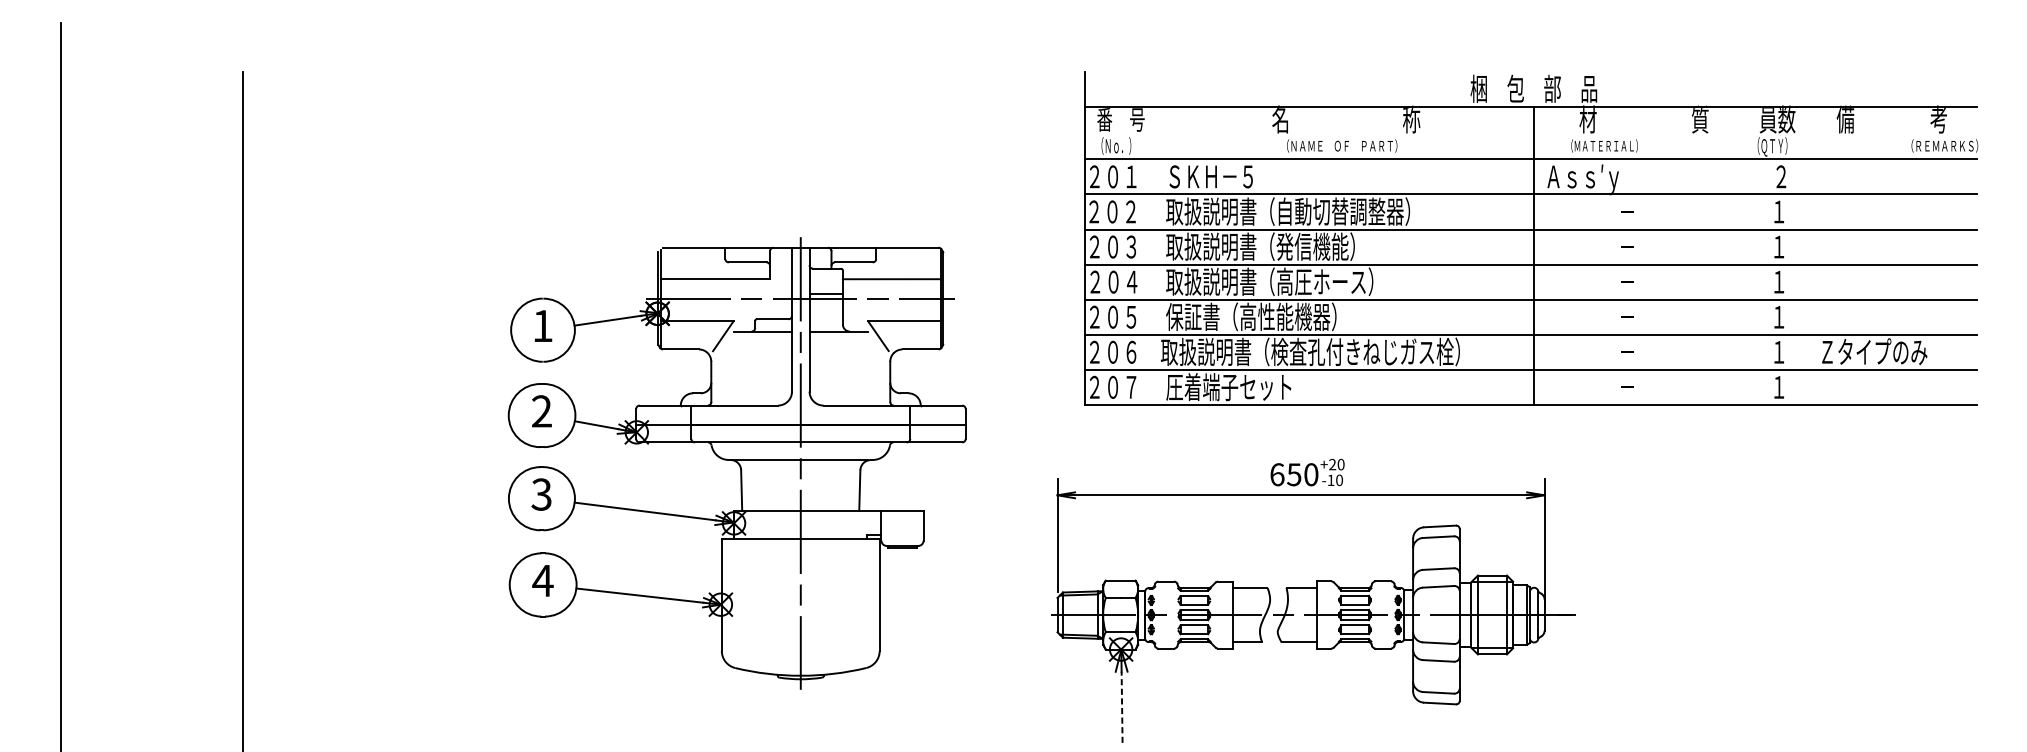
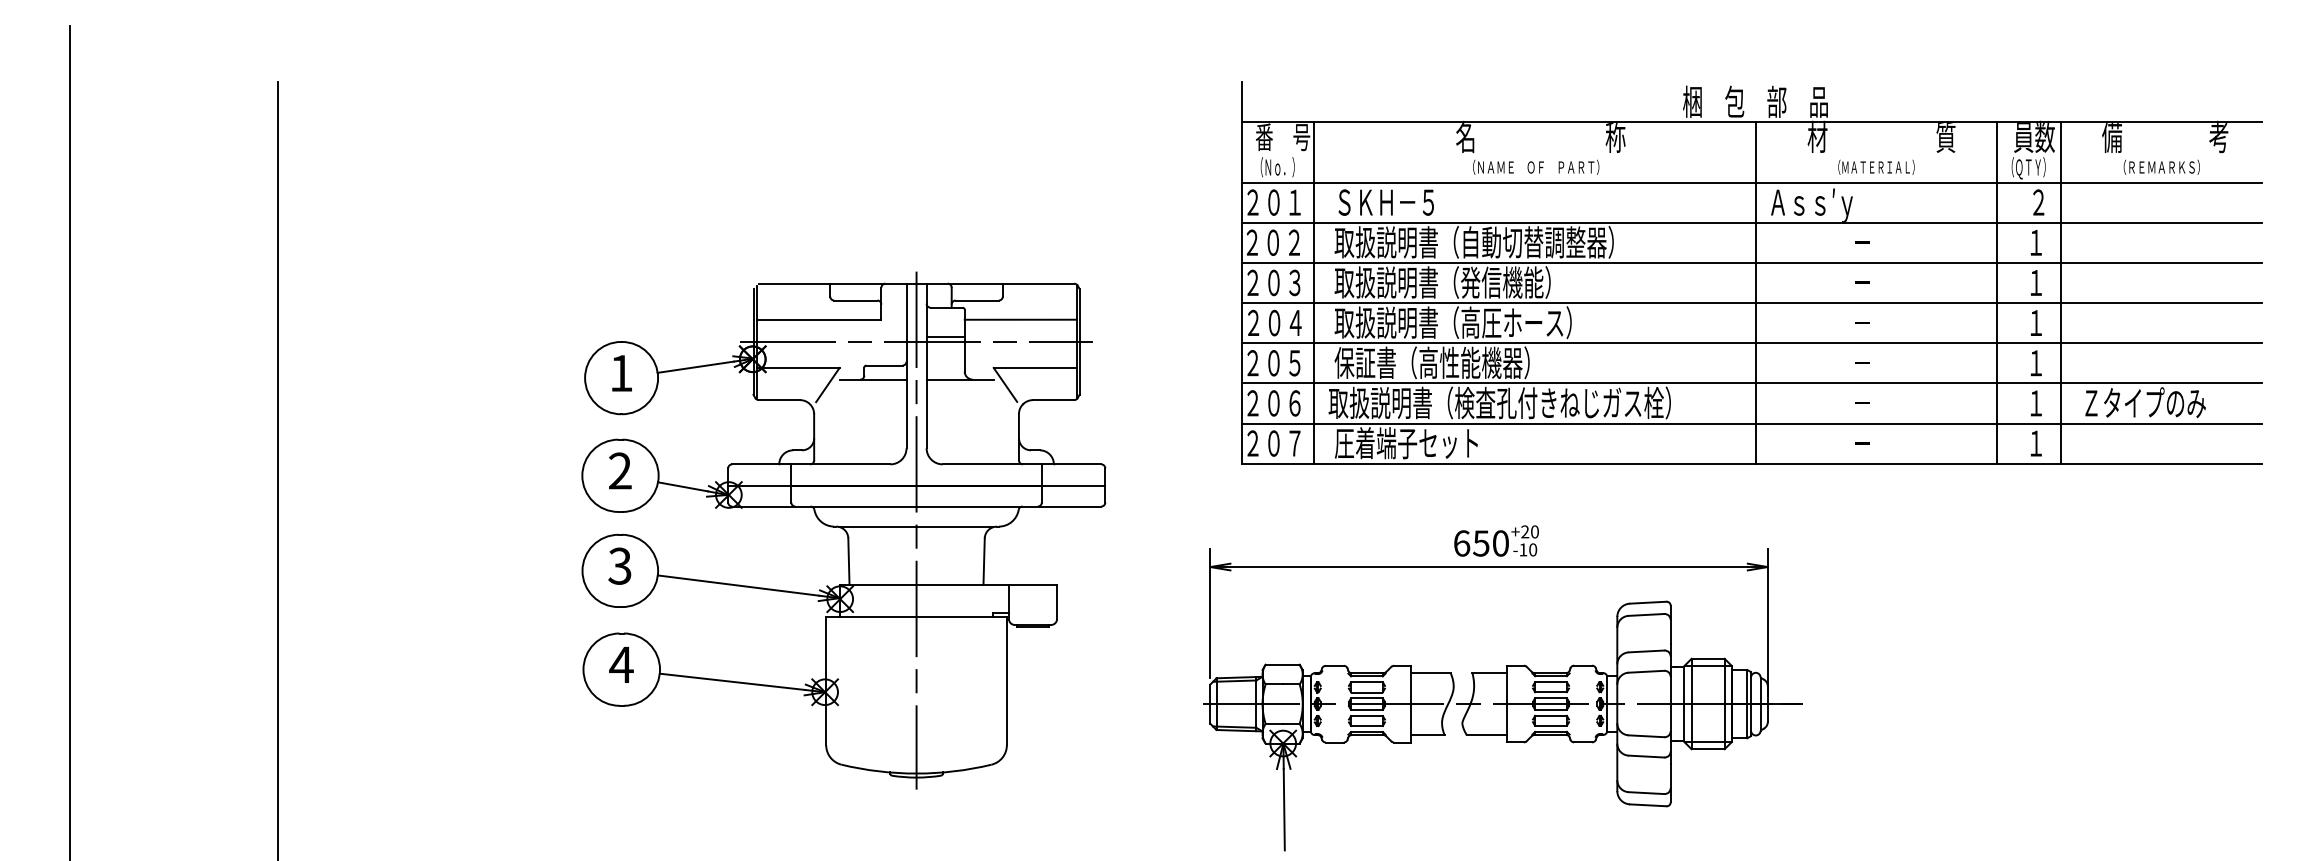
text: (1604, 145) -> (1876, 166), moved
text: (1944, 145) -> (2161, 166), moved
line: (1148, 255) -> (1314, 292), added
line: (1745, 255) -> (1997, 292), added
line: (1801, 255) -> (2061, 292), added
line: (1122, 707) -> (1284, 809), dashed -> solid

